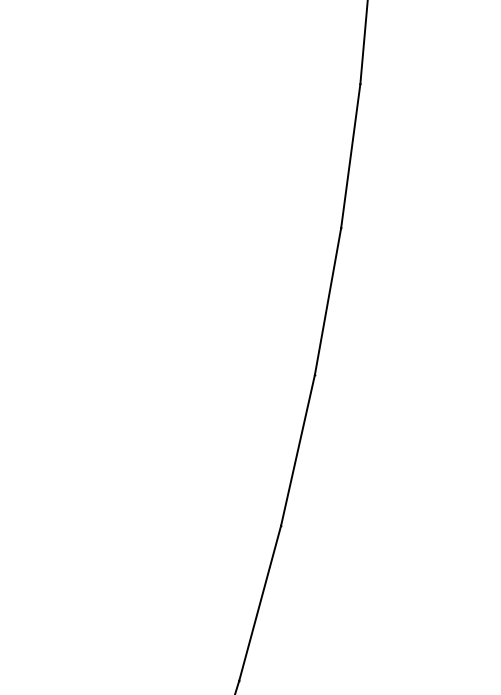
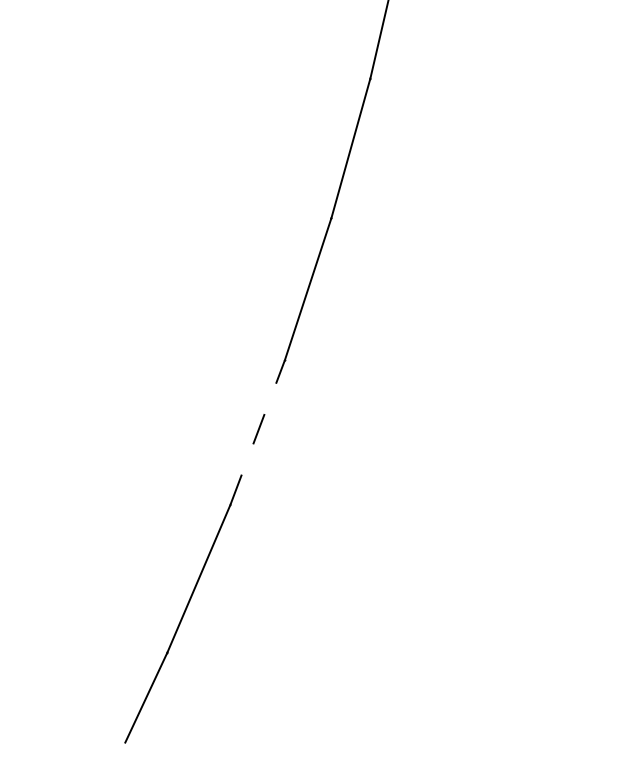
line: (297, 450) -> (257, 432), solid -> dashed

